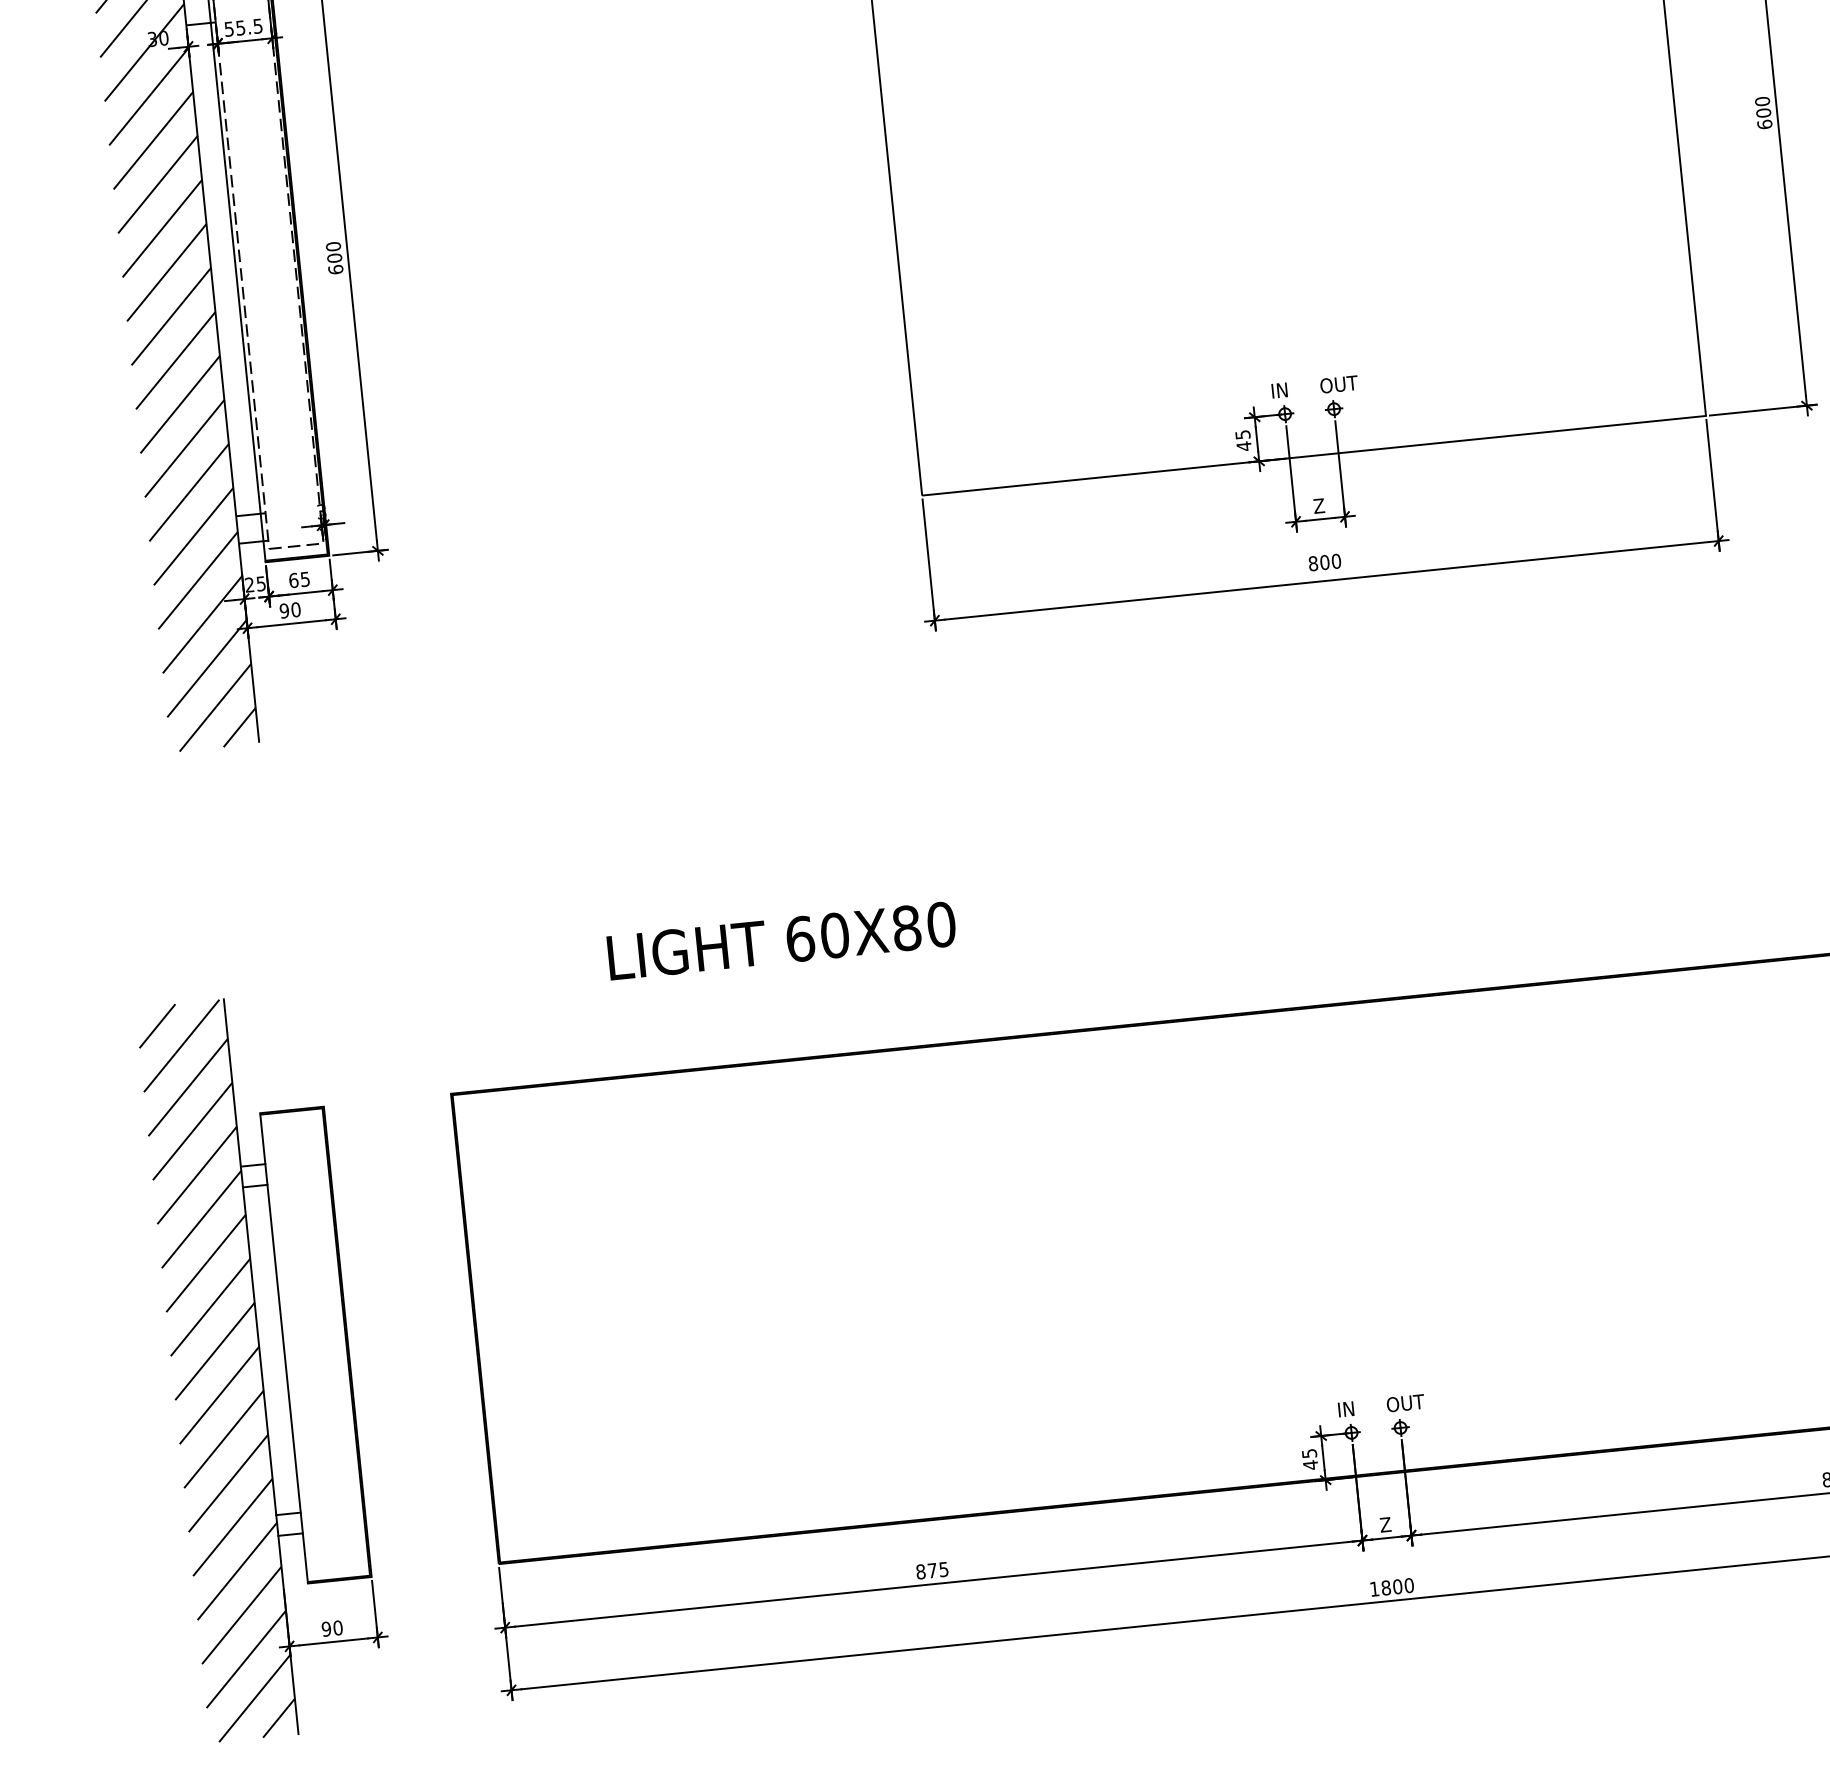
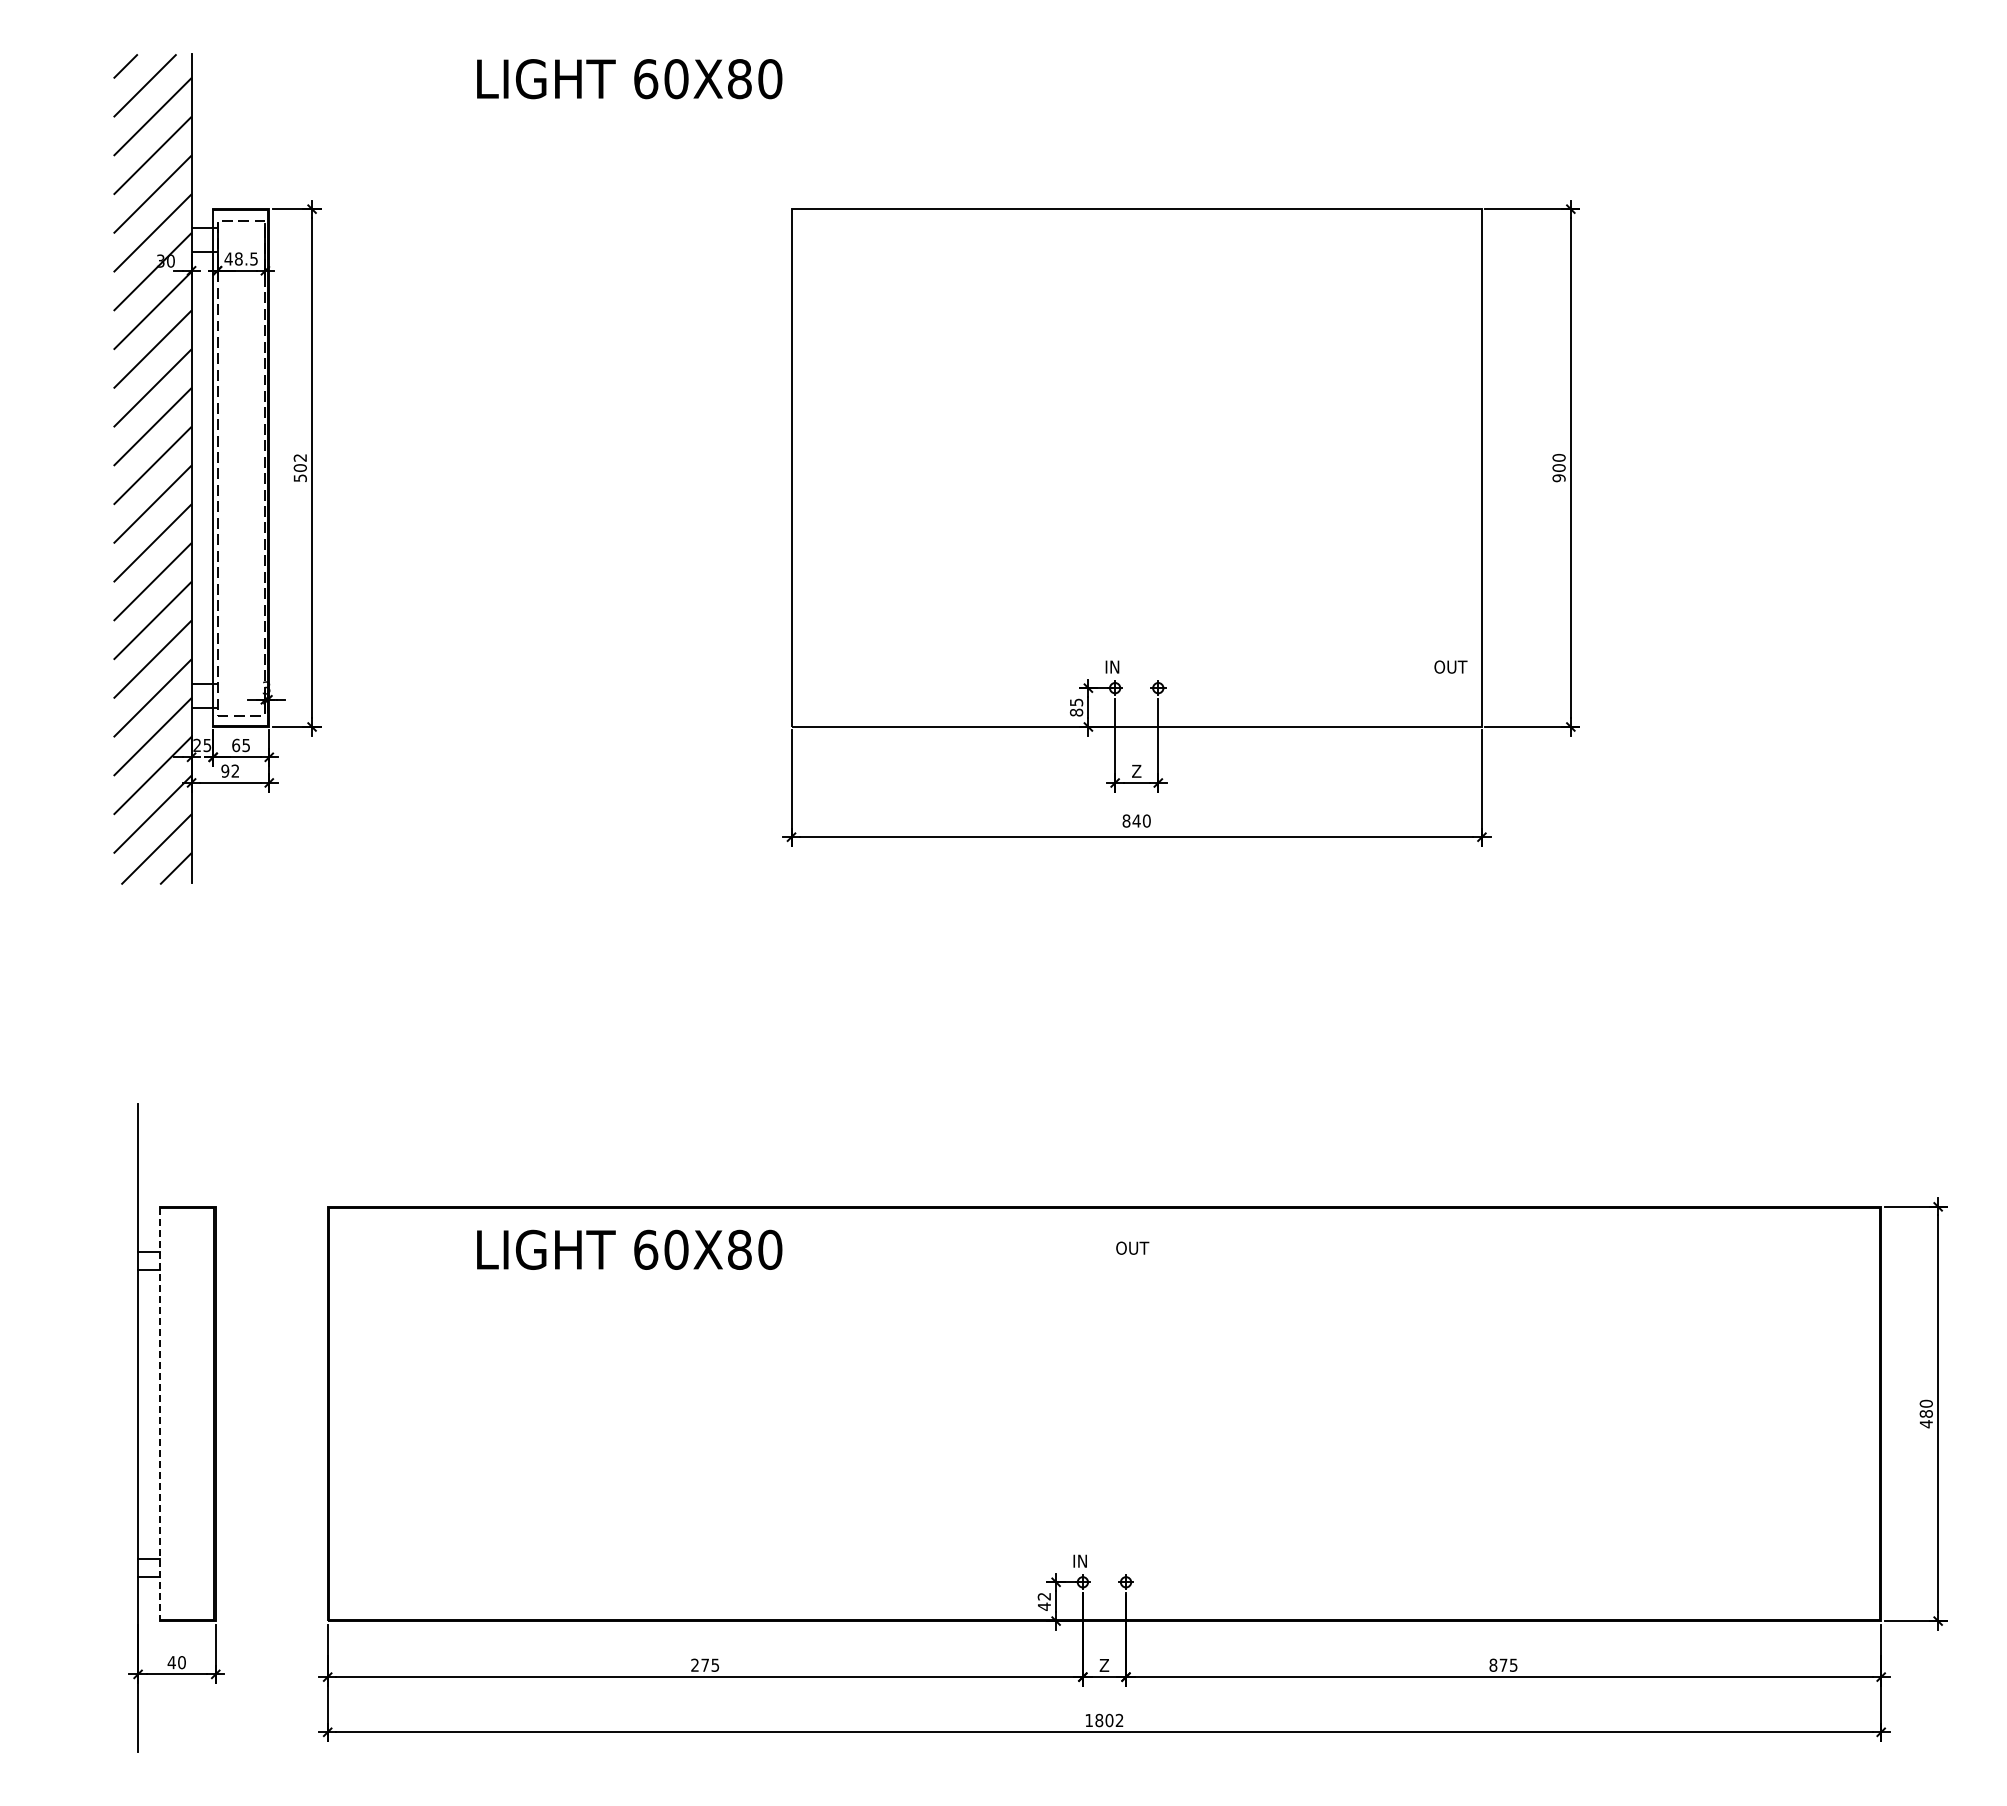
text: (234, 28) -> (233, 258), 55.5 -> 48.5
text: (1764, 125) -> (1558, 478), 600 -> 900
text: (333, 257) -> (299, 467), 600 -> 502
text: (1338, 383) -> (1450, 666), moved
text: (1244, 446) -> (1076, 712), 45 -> 85
text: (1324, 561) -> (1136, 820), 800 -> 840
text: (295, 609) -> (235, 770), 90 -> 92
text: (781, 940) -> (629, 1249), moved
line: (283, 1348) -> (159, 1414), solid -> dashed
hatch: (217, 1370) -> (99, 1427), removed
text: (1405, 1402) -> (1132, 1247), moved
text: (1309, 1453) -> (1044, 1596), 45 -> 42
text: (921, 1570) -> (695, 1664), 875 -> 275
text: (1409, 1585) -> (1119, 1720), 1800 -> 1802
text: (326, 1629) -> (171, 1662), 90 -> 40

